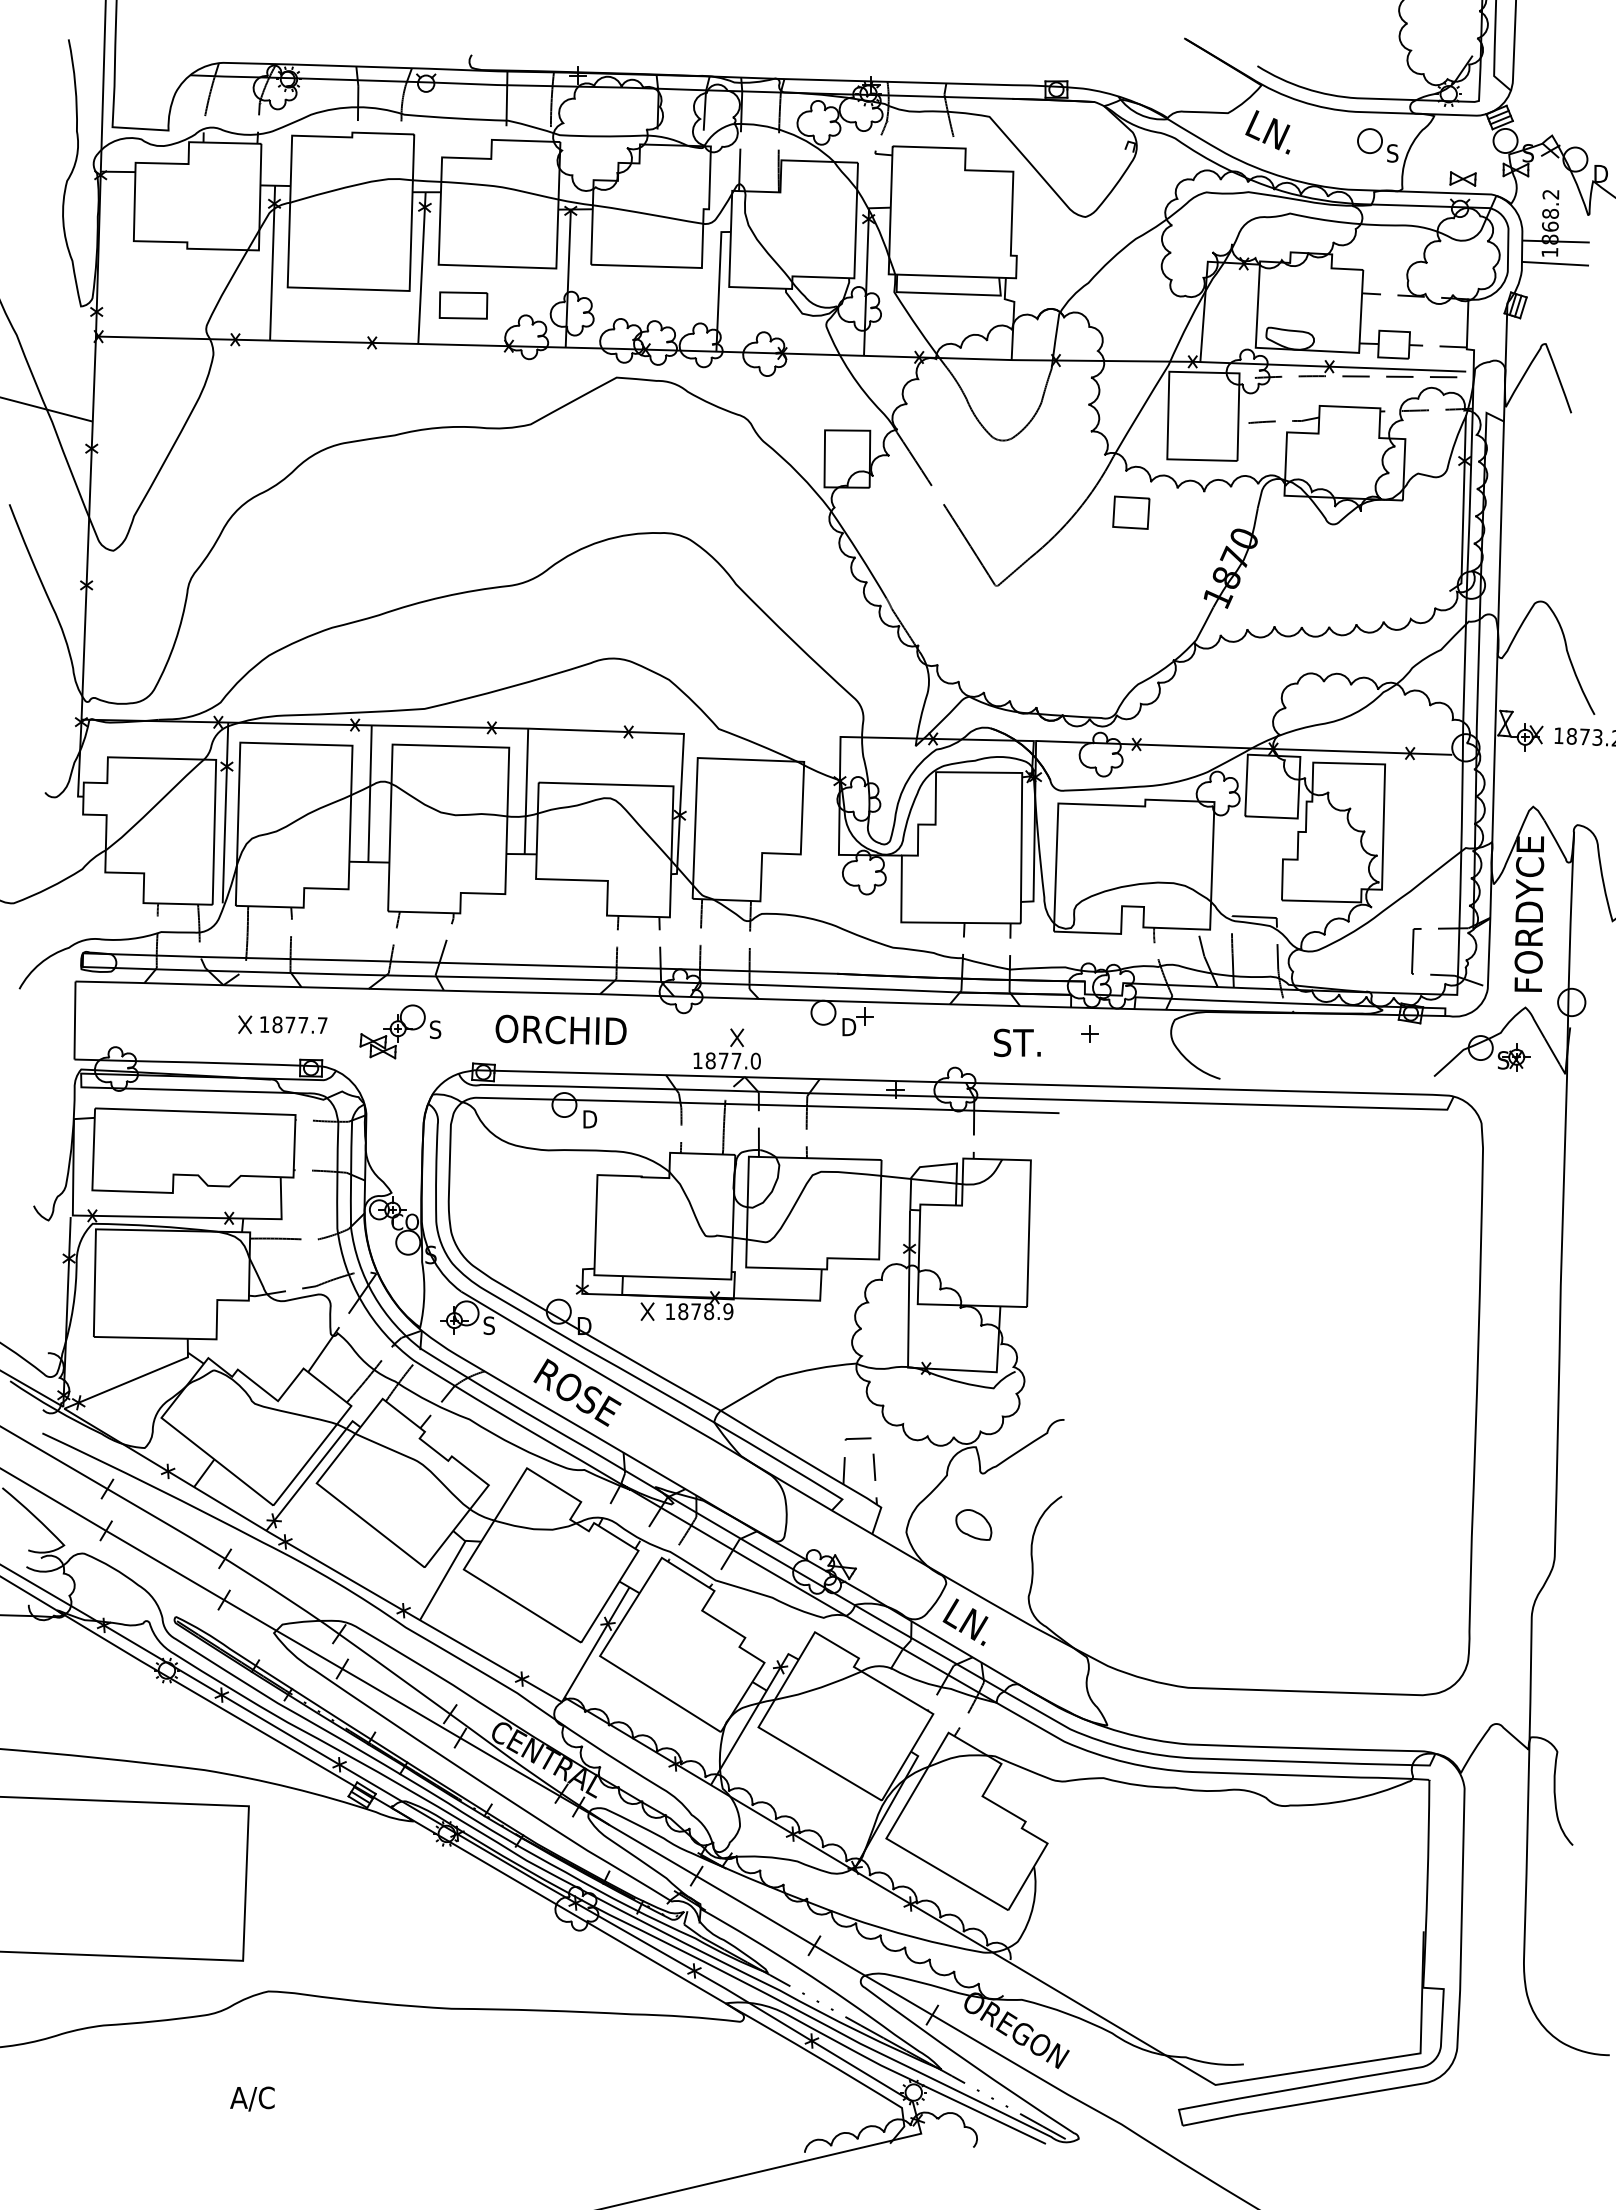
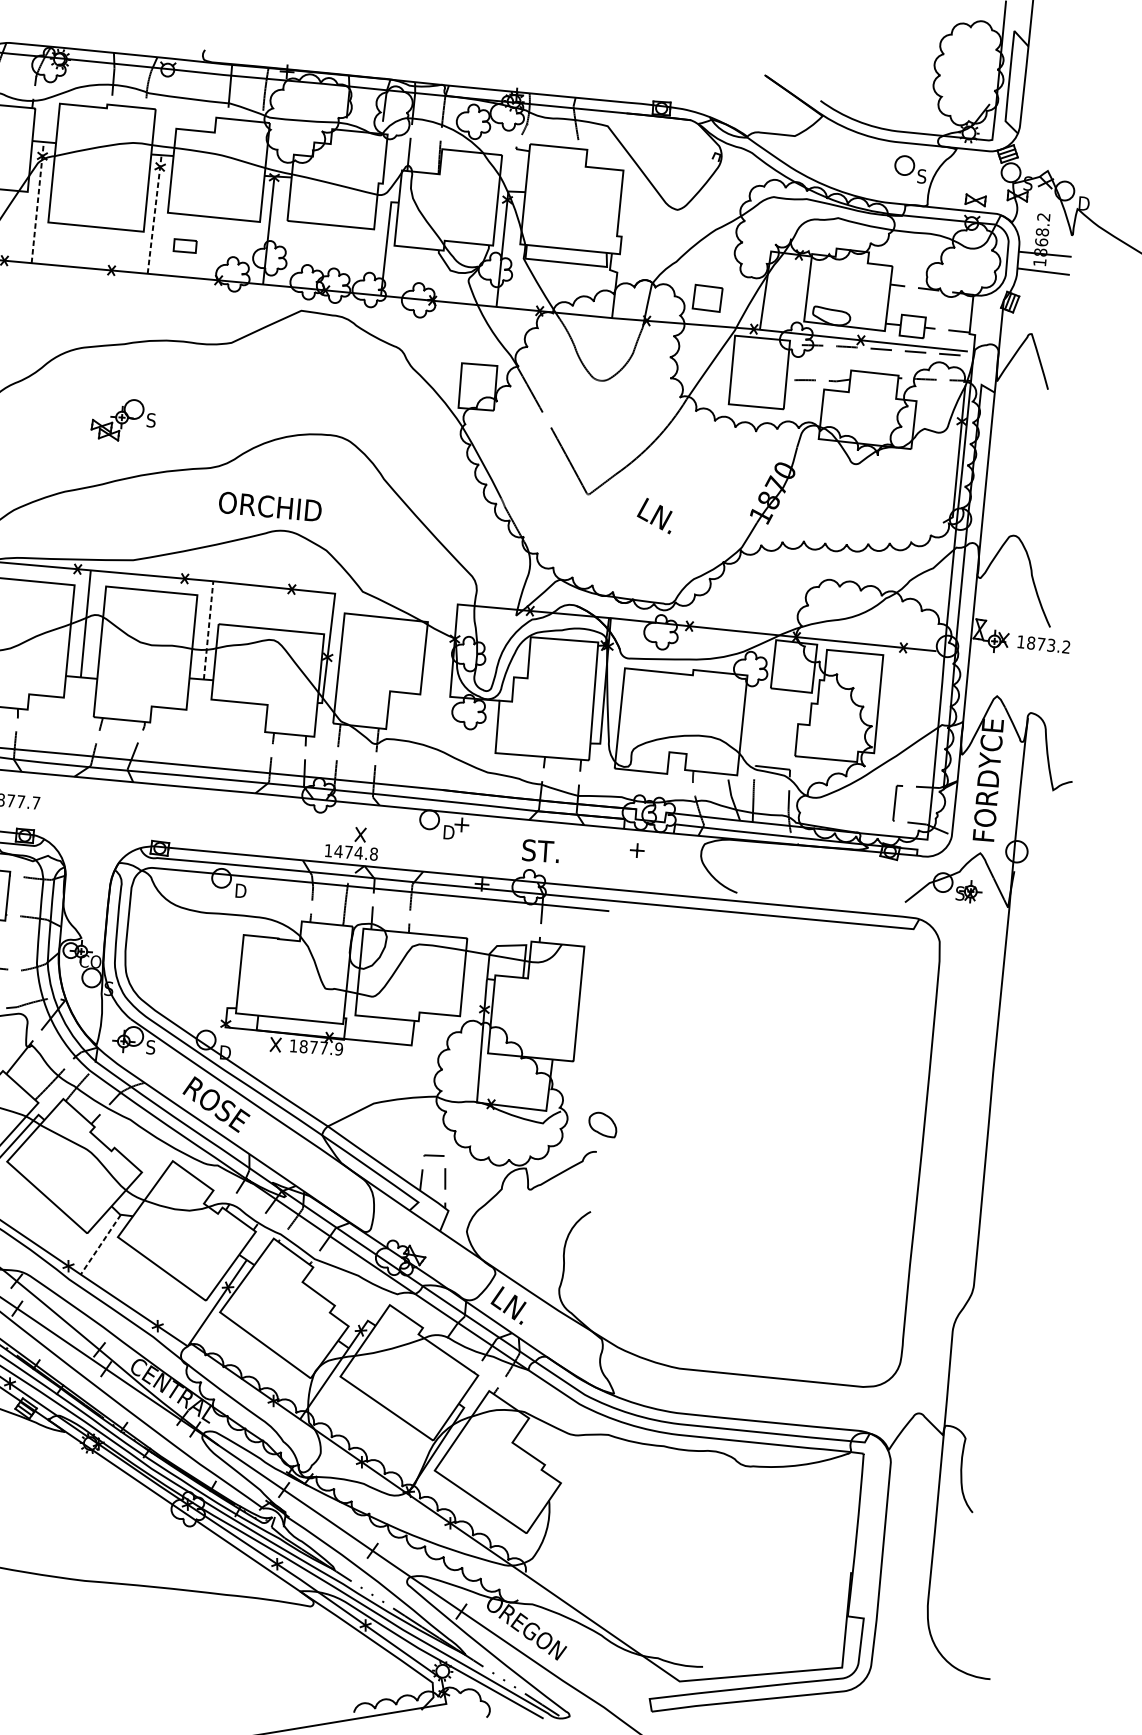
text: (1267, 132) -> (654, 515), moved
line: (272, 262) -> (37, 202), solid -> dashed
line: (421, 268) -> (154, 214), solid -> dashed
part: (463, 305) -> (185, 246), size x0.6
part: (1131, 512) -> (707, 298), moved
line: (526, 791) -> (208, 630), solid -> dashed
text: (560, 1029) -> (269, 506), moved
part: (400, 1031) -> (123, 419), moved
text: (1017, 1042) -> (540, 850), moved
text: (732, 1060) -> (355, 852), 1877.0 -> 1474.8
text: (709, 1311) -> (324, 1047), 1878.9 -> 1877.9
part: (973, 1524) -> (602, 1124), moved
line: (442, 1580) -> (100, 1244), solid -> dashed

